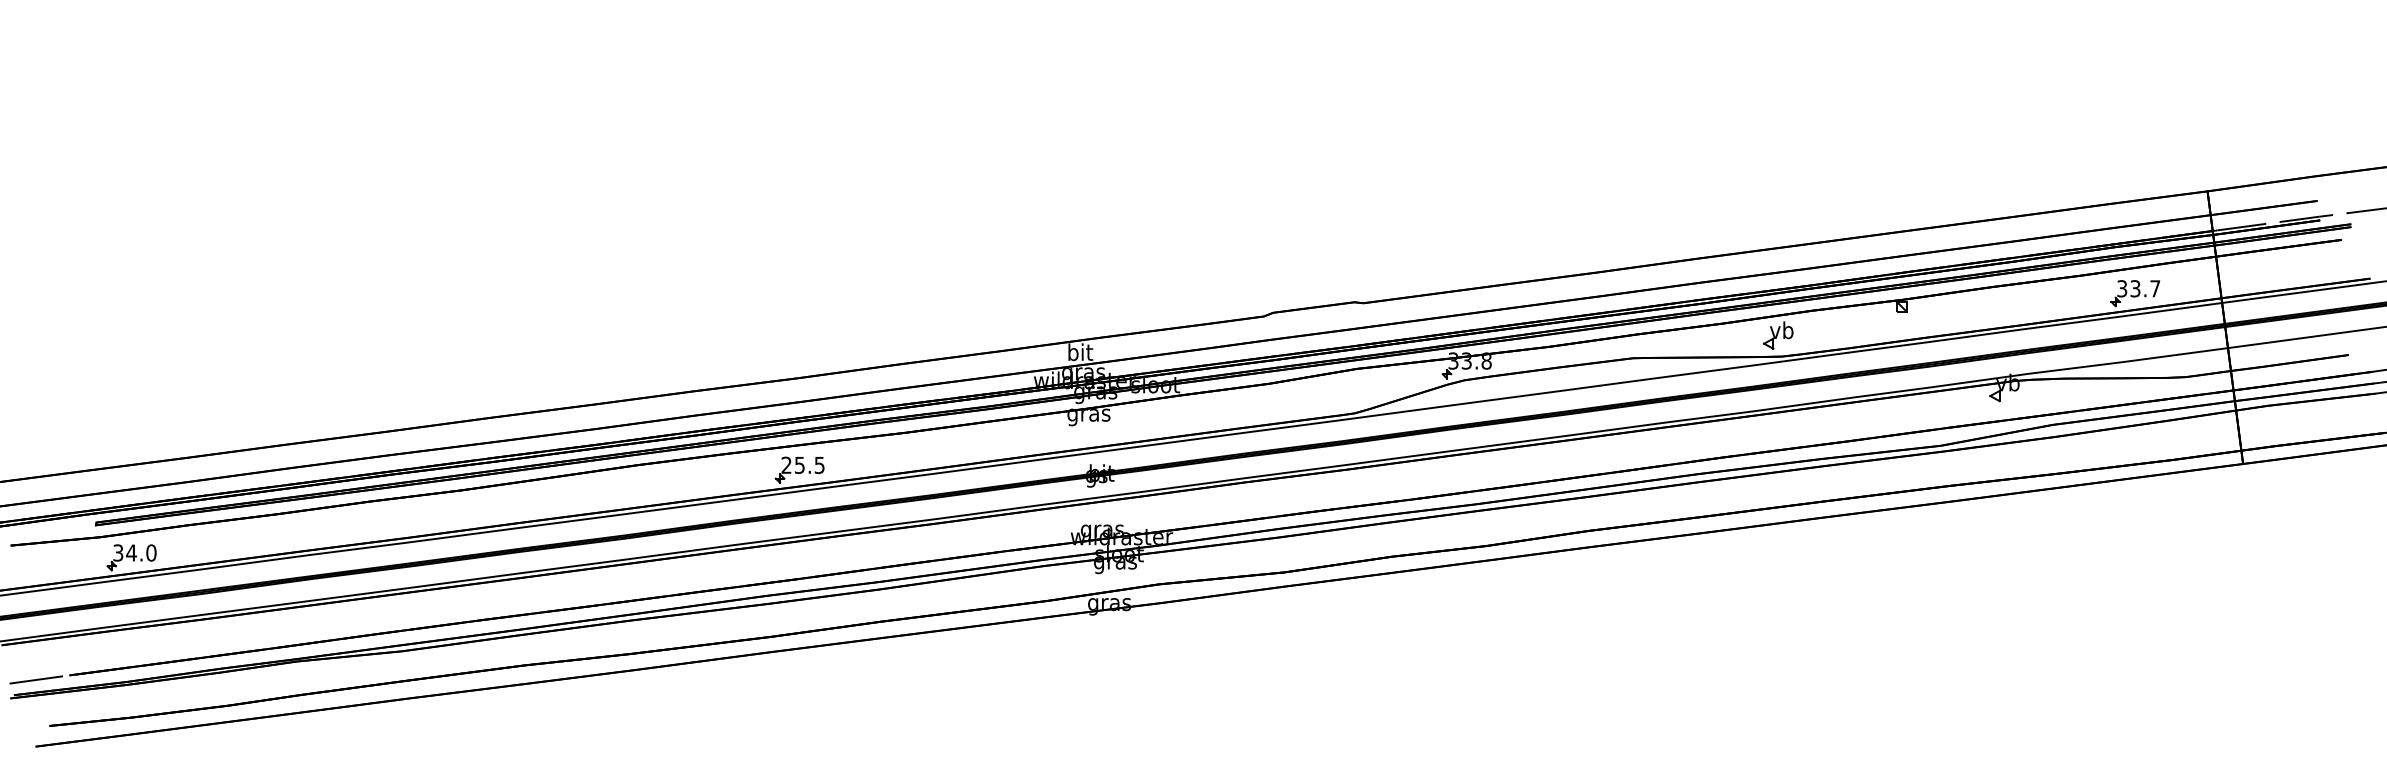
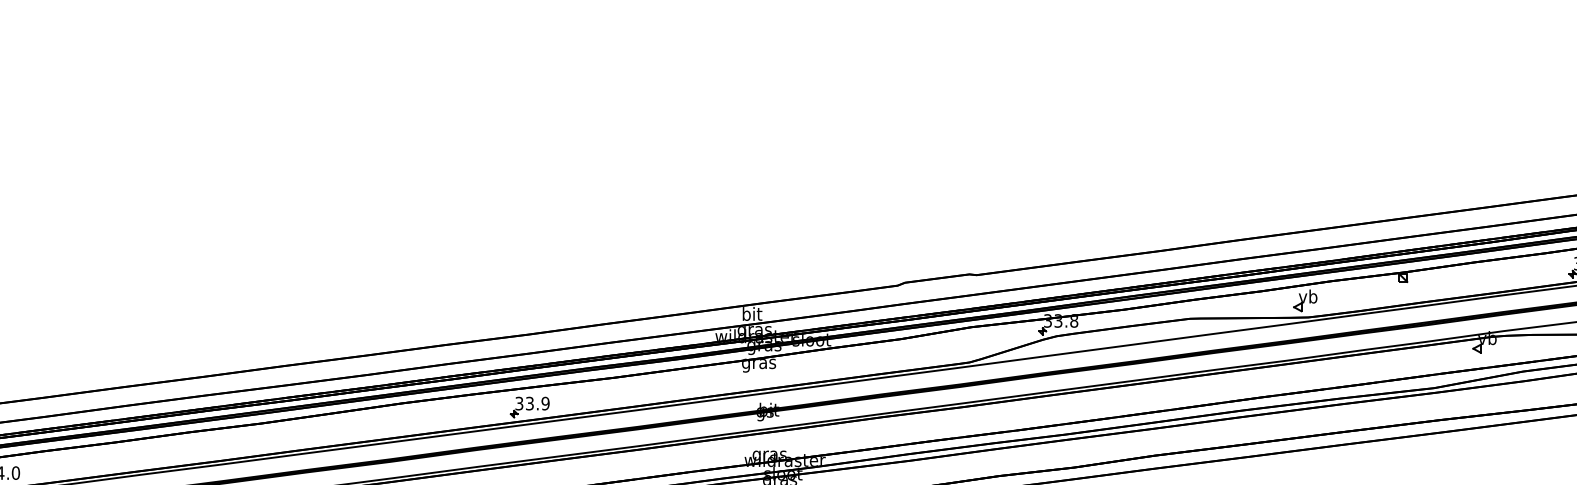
text: (802, 464) -> (531, 402), 25.5 -> 33.9

